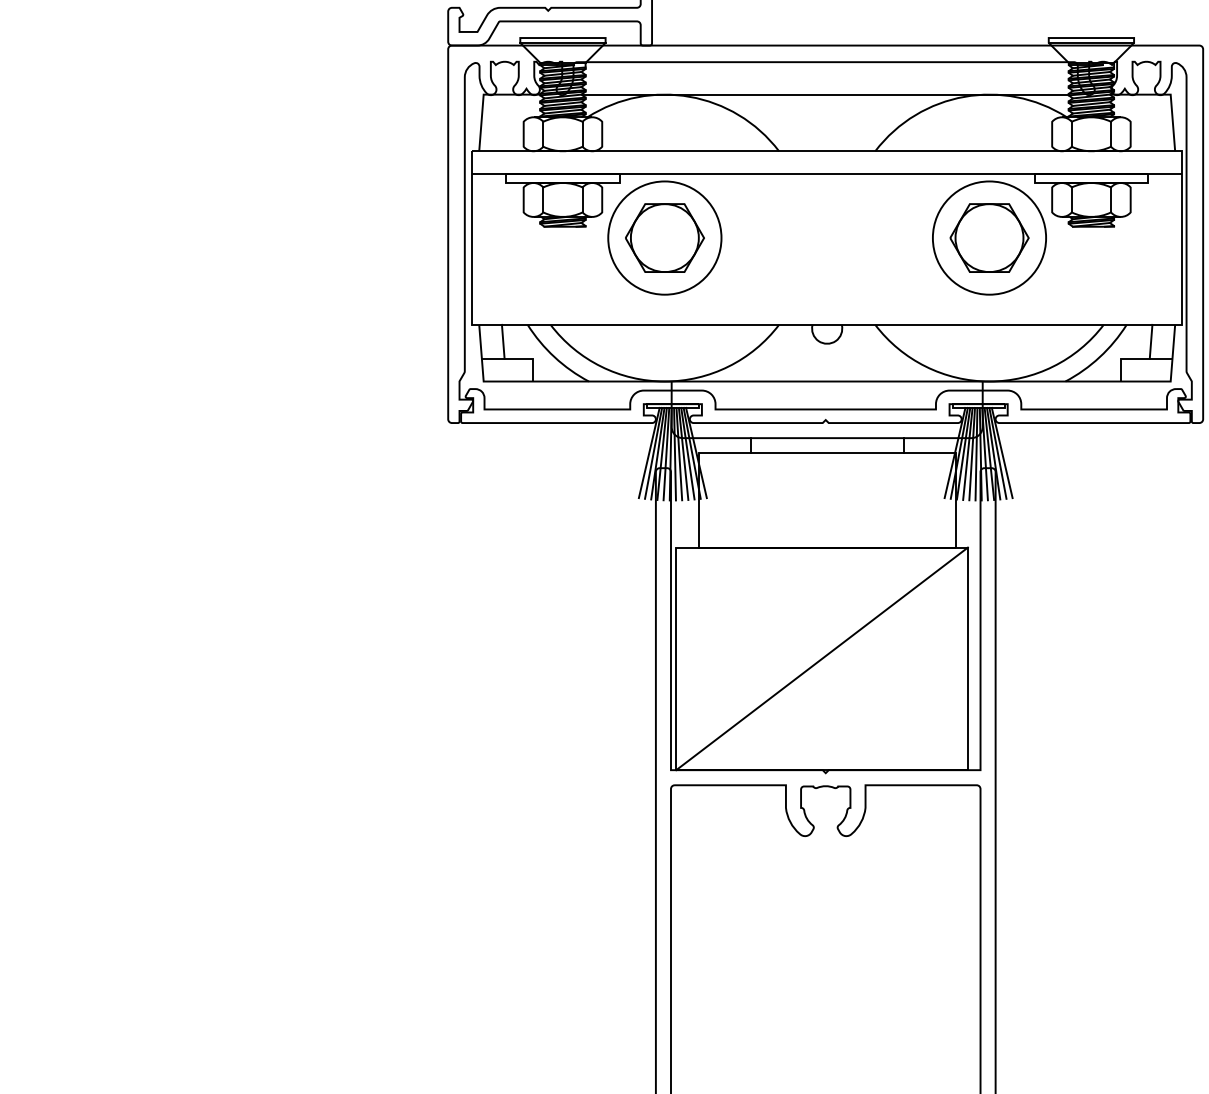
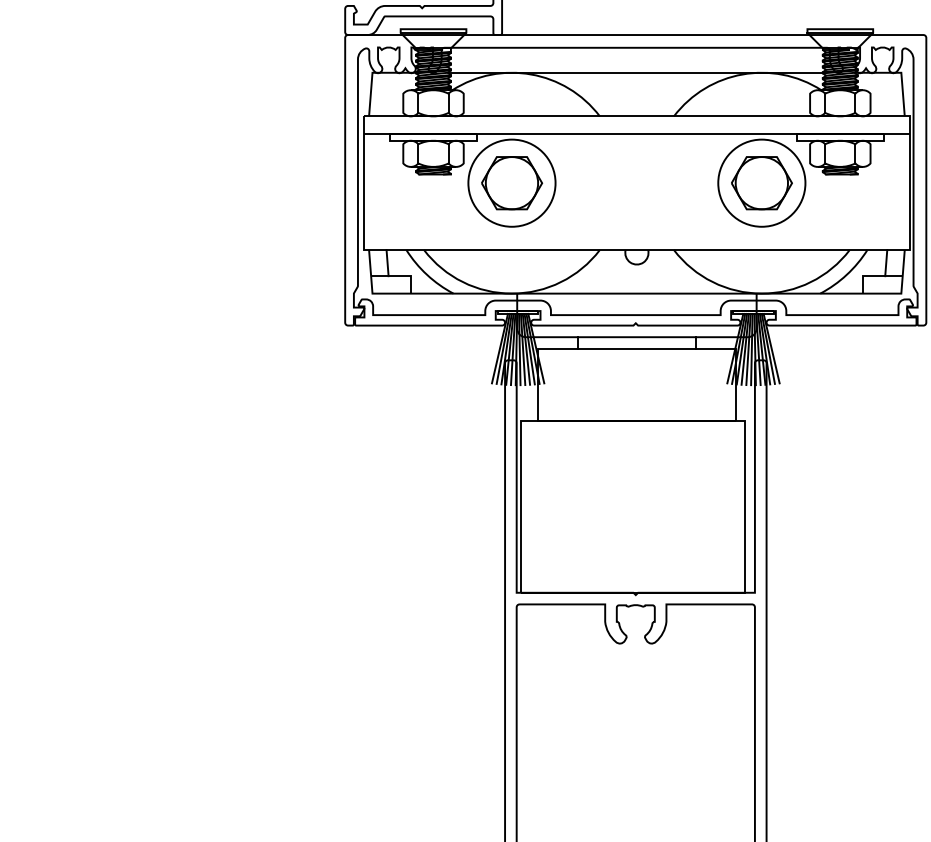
line: (821, 658) -> (632, 506), removed

